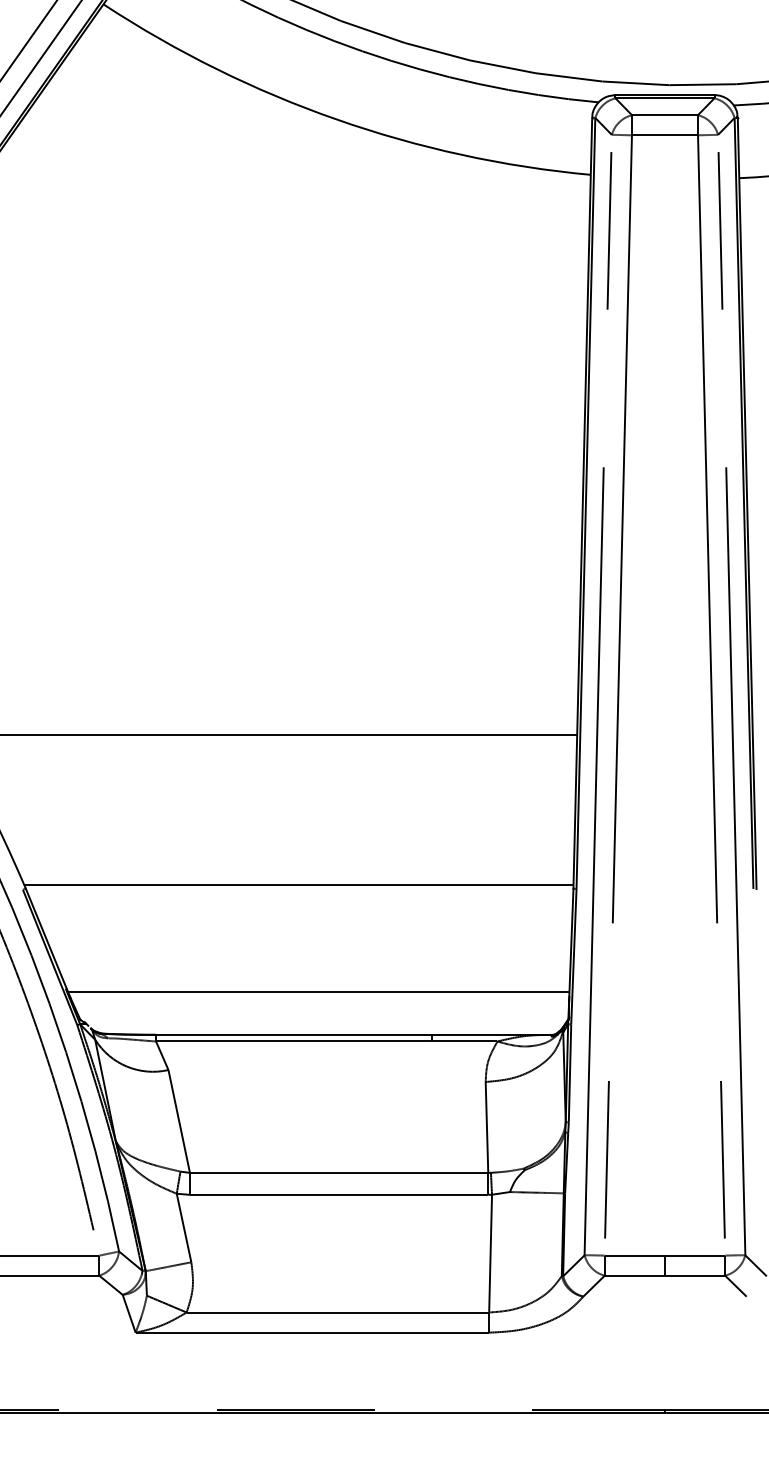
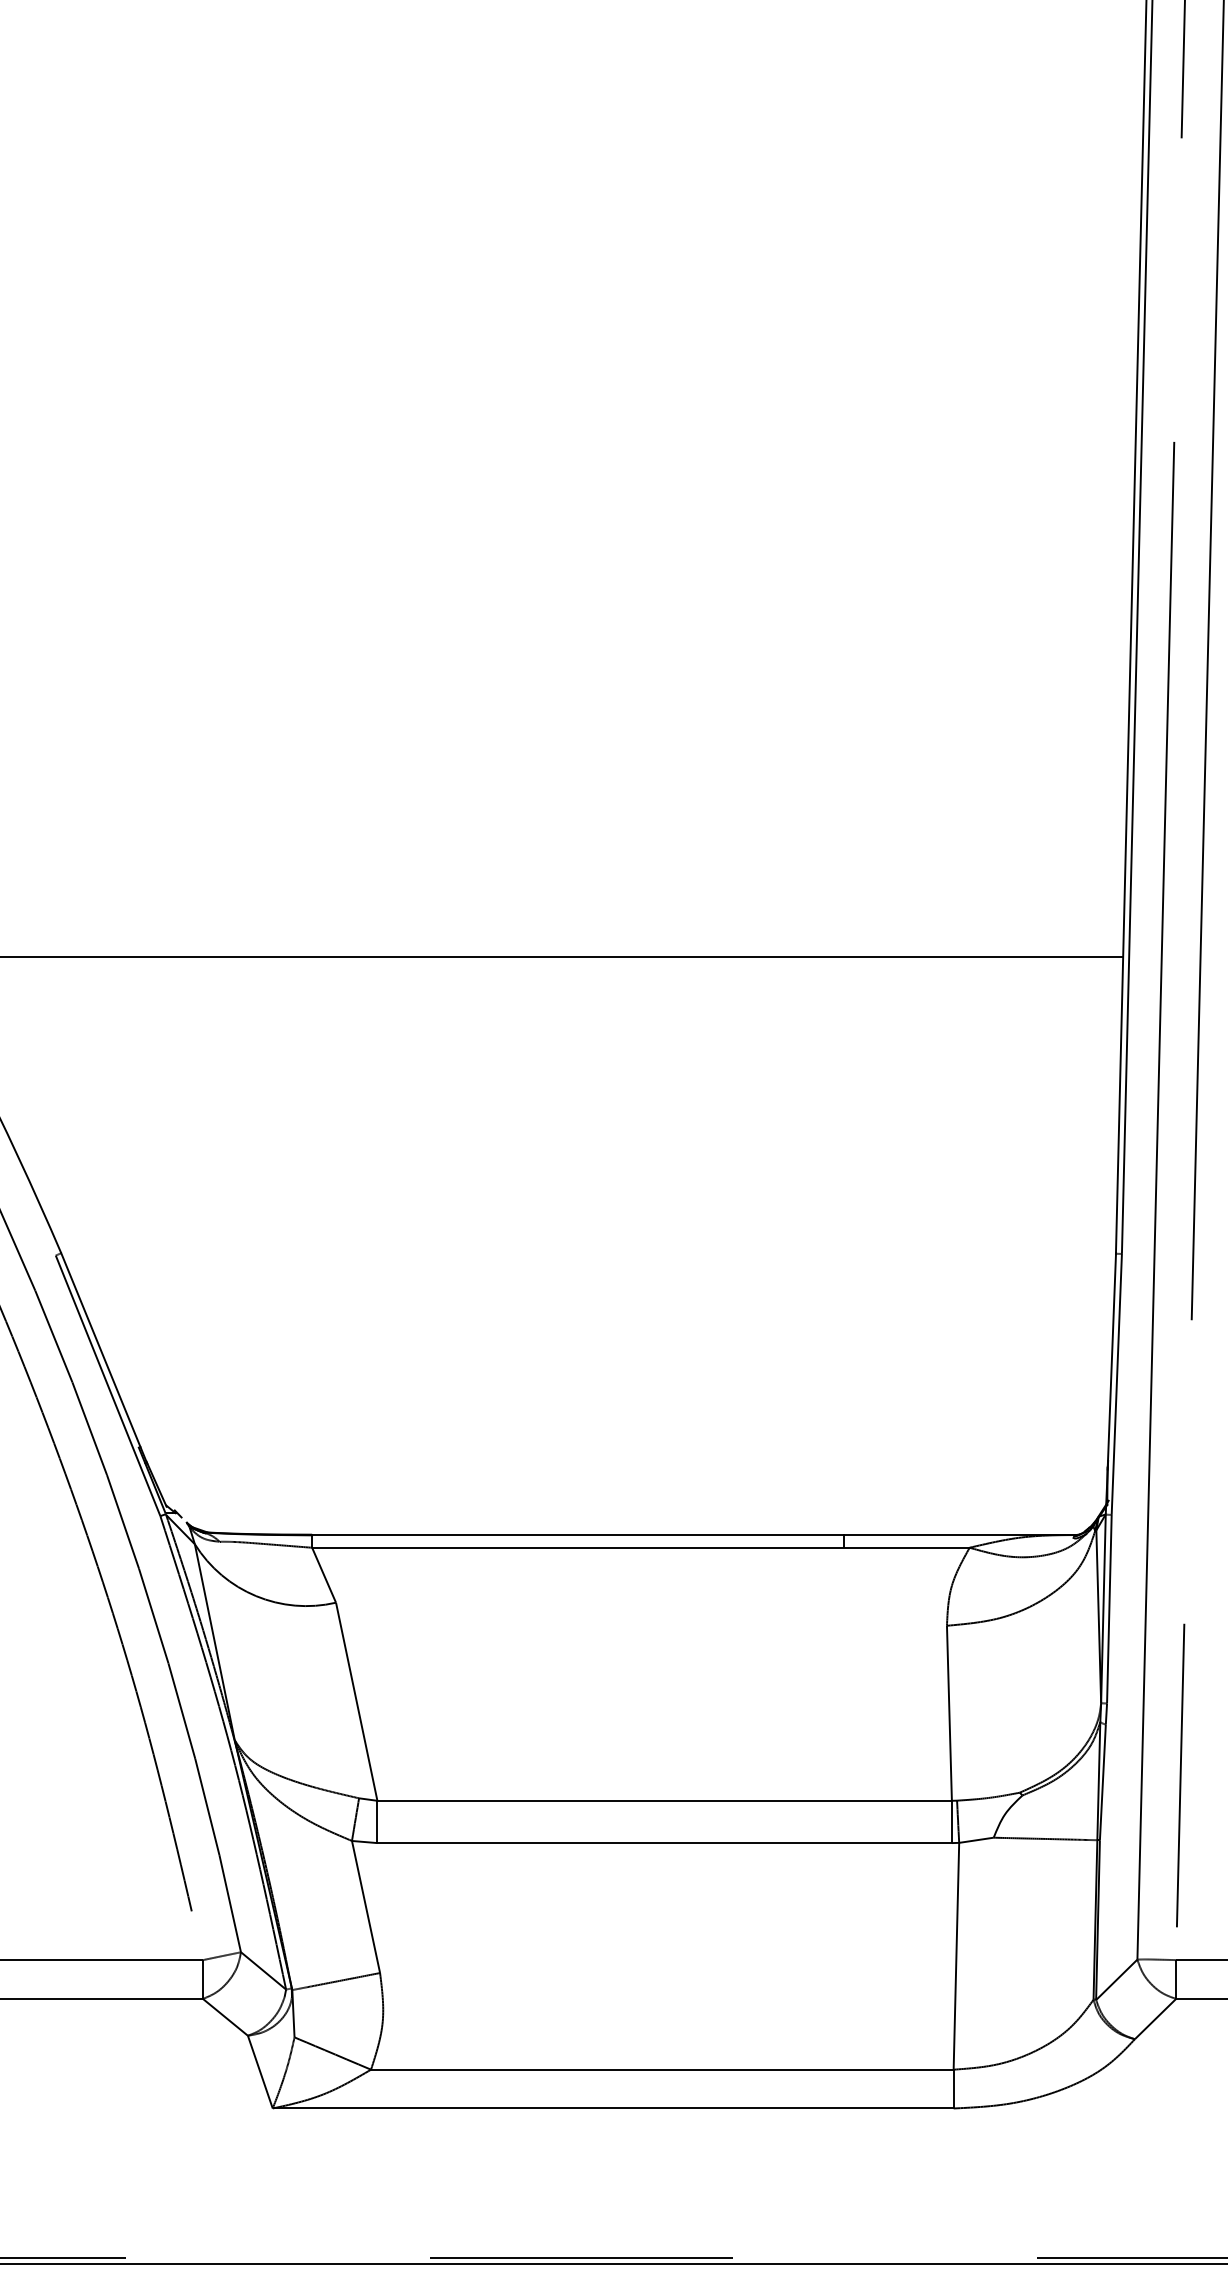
line: (298, 884) -> (586, 1245), removed
line: (318, 992) -> (624, 1453), removed

